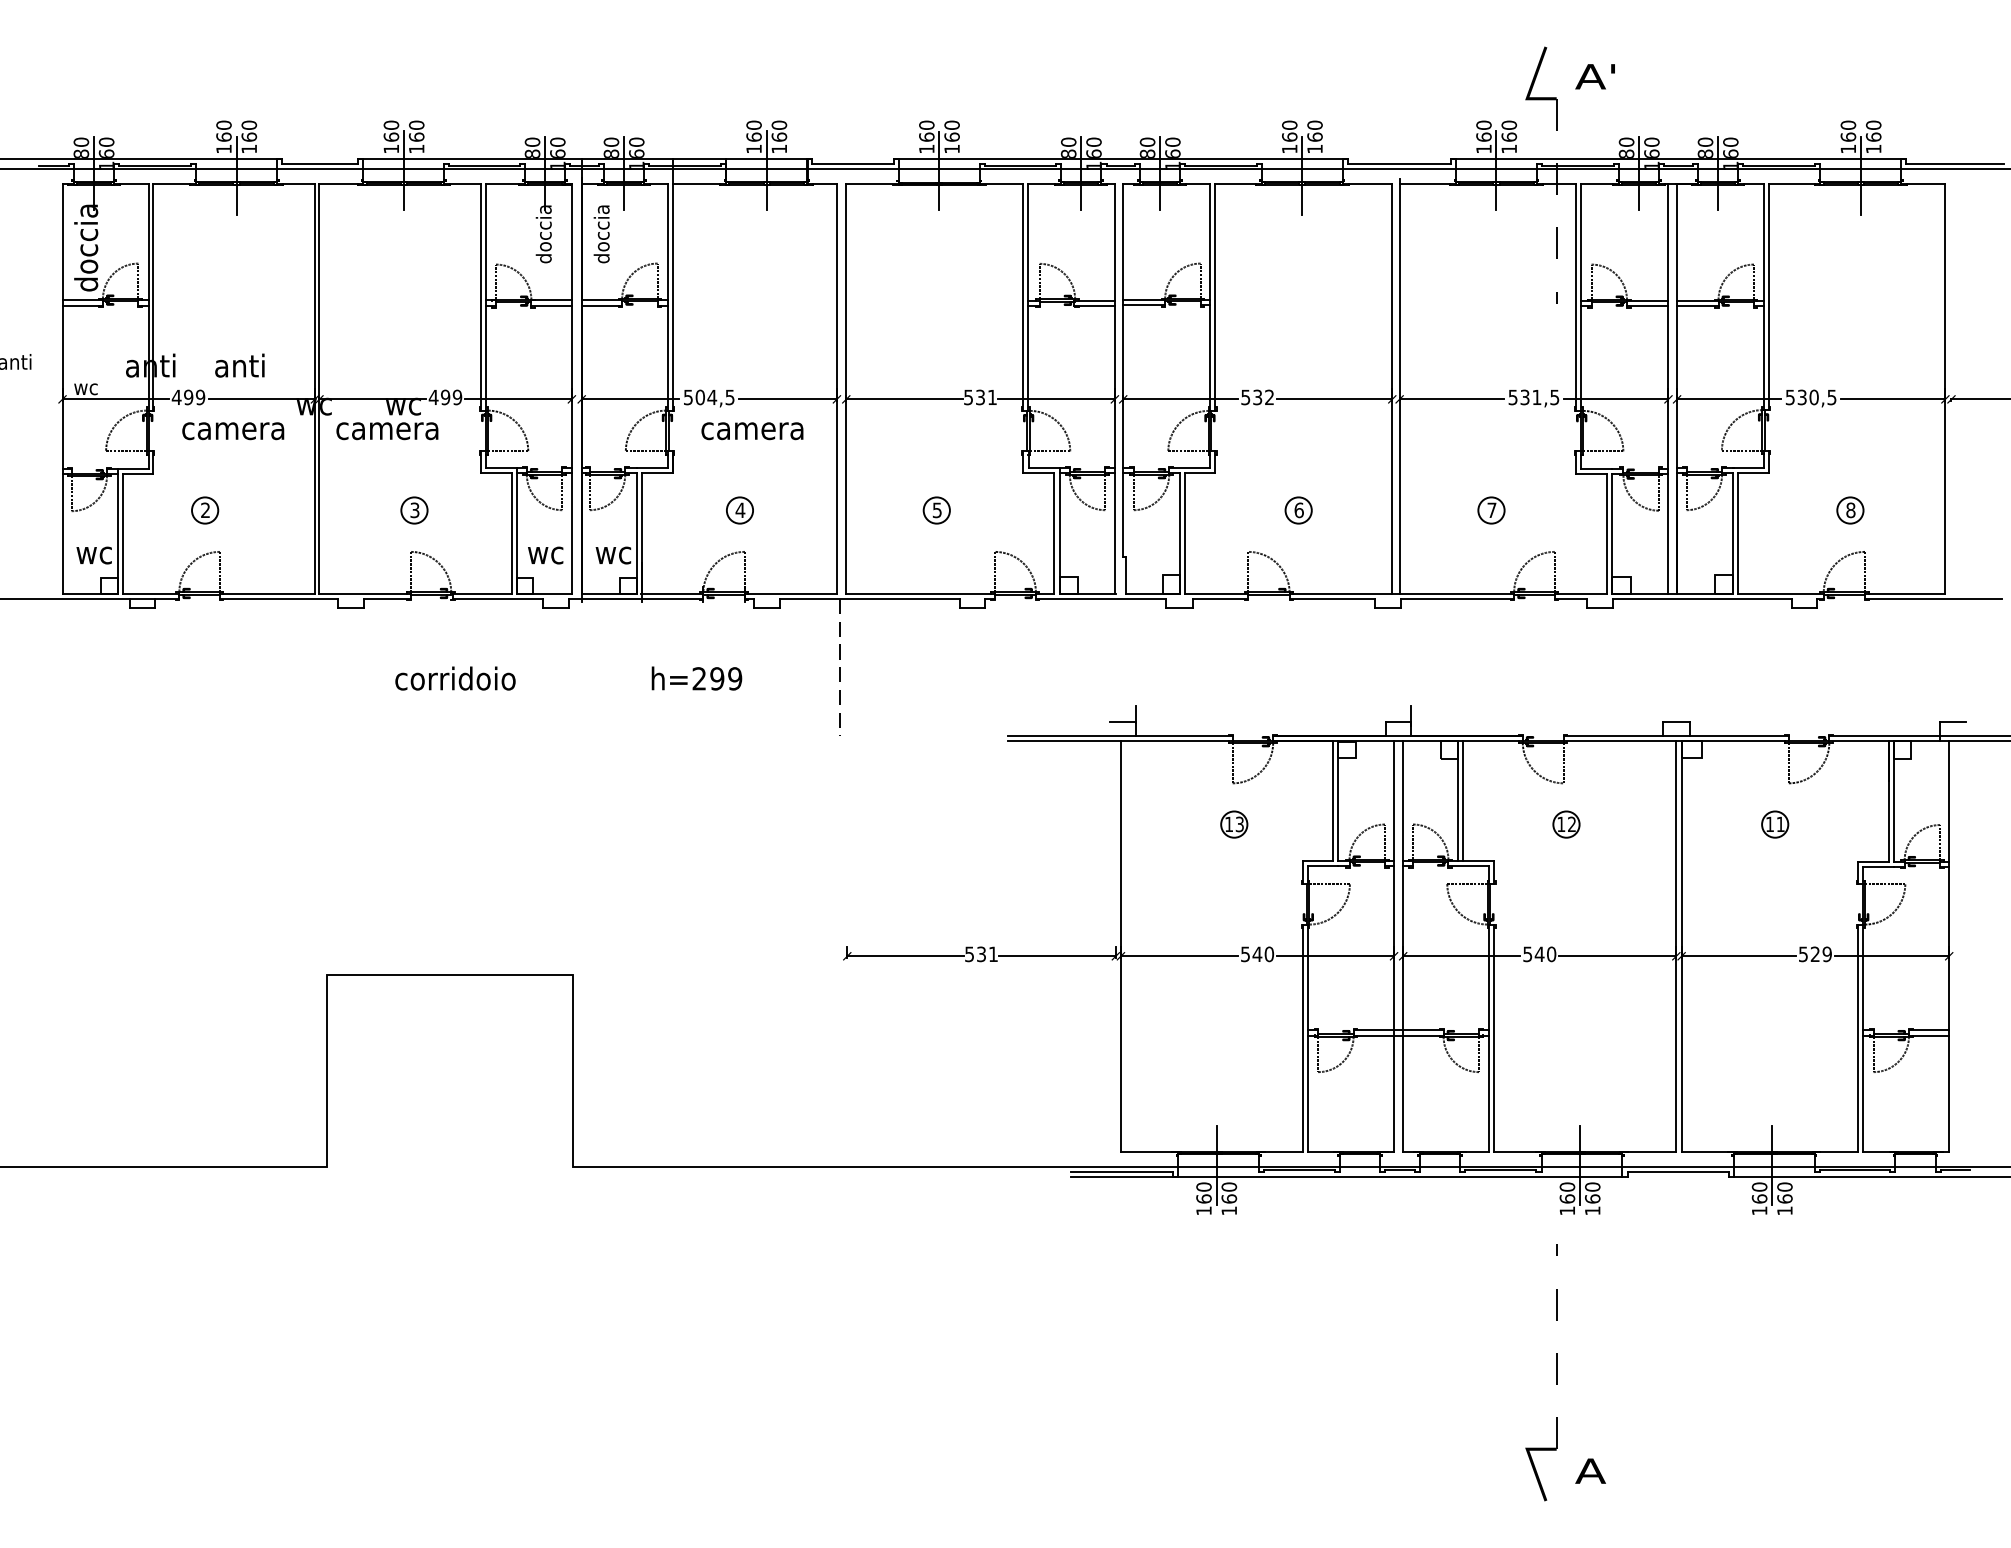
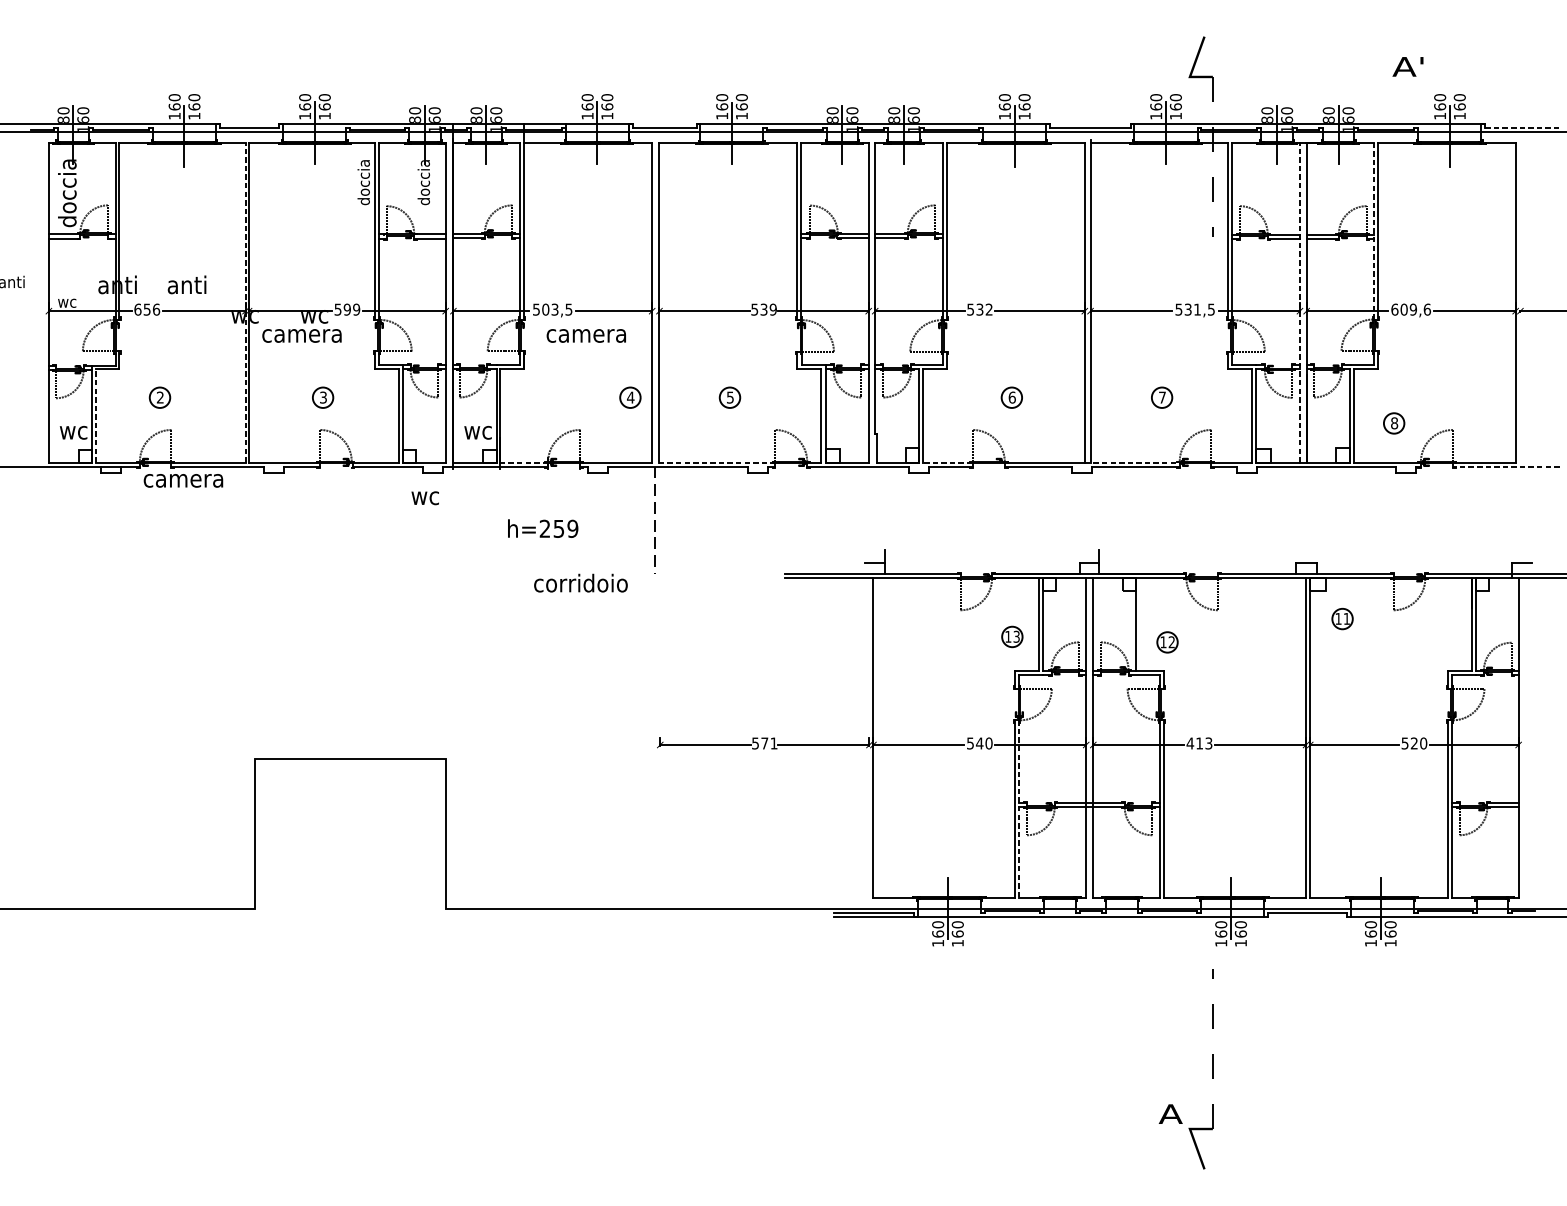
text: (1594, 76) -> (1407, 66), moved
line: (1955, 163) -> (1523, 127), solid -> dashed
text: (601, 234) -> (363, 182), moved
line: (1763, 296) -> (1373, 231), solid -> dashed
line: (314, 388) -> (245, 302), solid -> dashed
line: (1668, 388) -> (1299, 302), solid -> dashed
text: (188, 397) -> (147, 309), 499 -> 656
text: (433, 397) -> (337, 309), 499 -> 599
text: (712, 397) -> (555, 309), 504,5 -> 503,5
text: (992, 397) -> (773, 309), 531 -> 539
text: (1810, 397) -> (1410, 309), 530,5 -> 609,6
text: (233, 431) -> (183, 481), moved
part: (739, 510) -> (630, 397), moved
part: (1850, 510) -> (1394, 423), moved
line: (122, 533) -> (95, 415), solid -> dashed
text: (545, 555) -> (425, 498), moved
line: (671, 593) -> (523, 462), solid -> dashed
line: (920, 593) -> (717, 462), solid -> dashed
line: (1216, 593) -> (947, 462), solid -> dashed
line: (1453, 593) -> (1132, 462), solid -> dashed
line: (1932, 598) -> (1505, 466), solid -> dashed
text: (455, 678) -> (580, 583), moved
text: (717, 678) -> (559, 528), h=299 -> h=259
line: (1463, 801) -> (1140, 624), removed
part: (1234, 824) -> (1012, 636), moved
part: (1566, 824) -> (1167, 642), moved
part: (1775, 824) -> (1342, 618), moved
text: (981, 954) -> (764, 743), 531 -> 571
text: (1539, 954) -> (1199, 743), 540 -> 413
text: (1826, 954) -> (1423, 743), 529 -> 520
line: (1308, 1038) -> (1019, 809), solid -> dashed
text: (1590, 1470) -> (1170, 1113), moved

